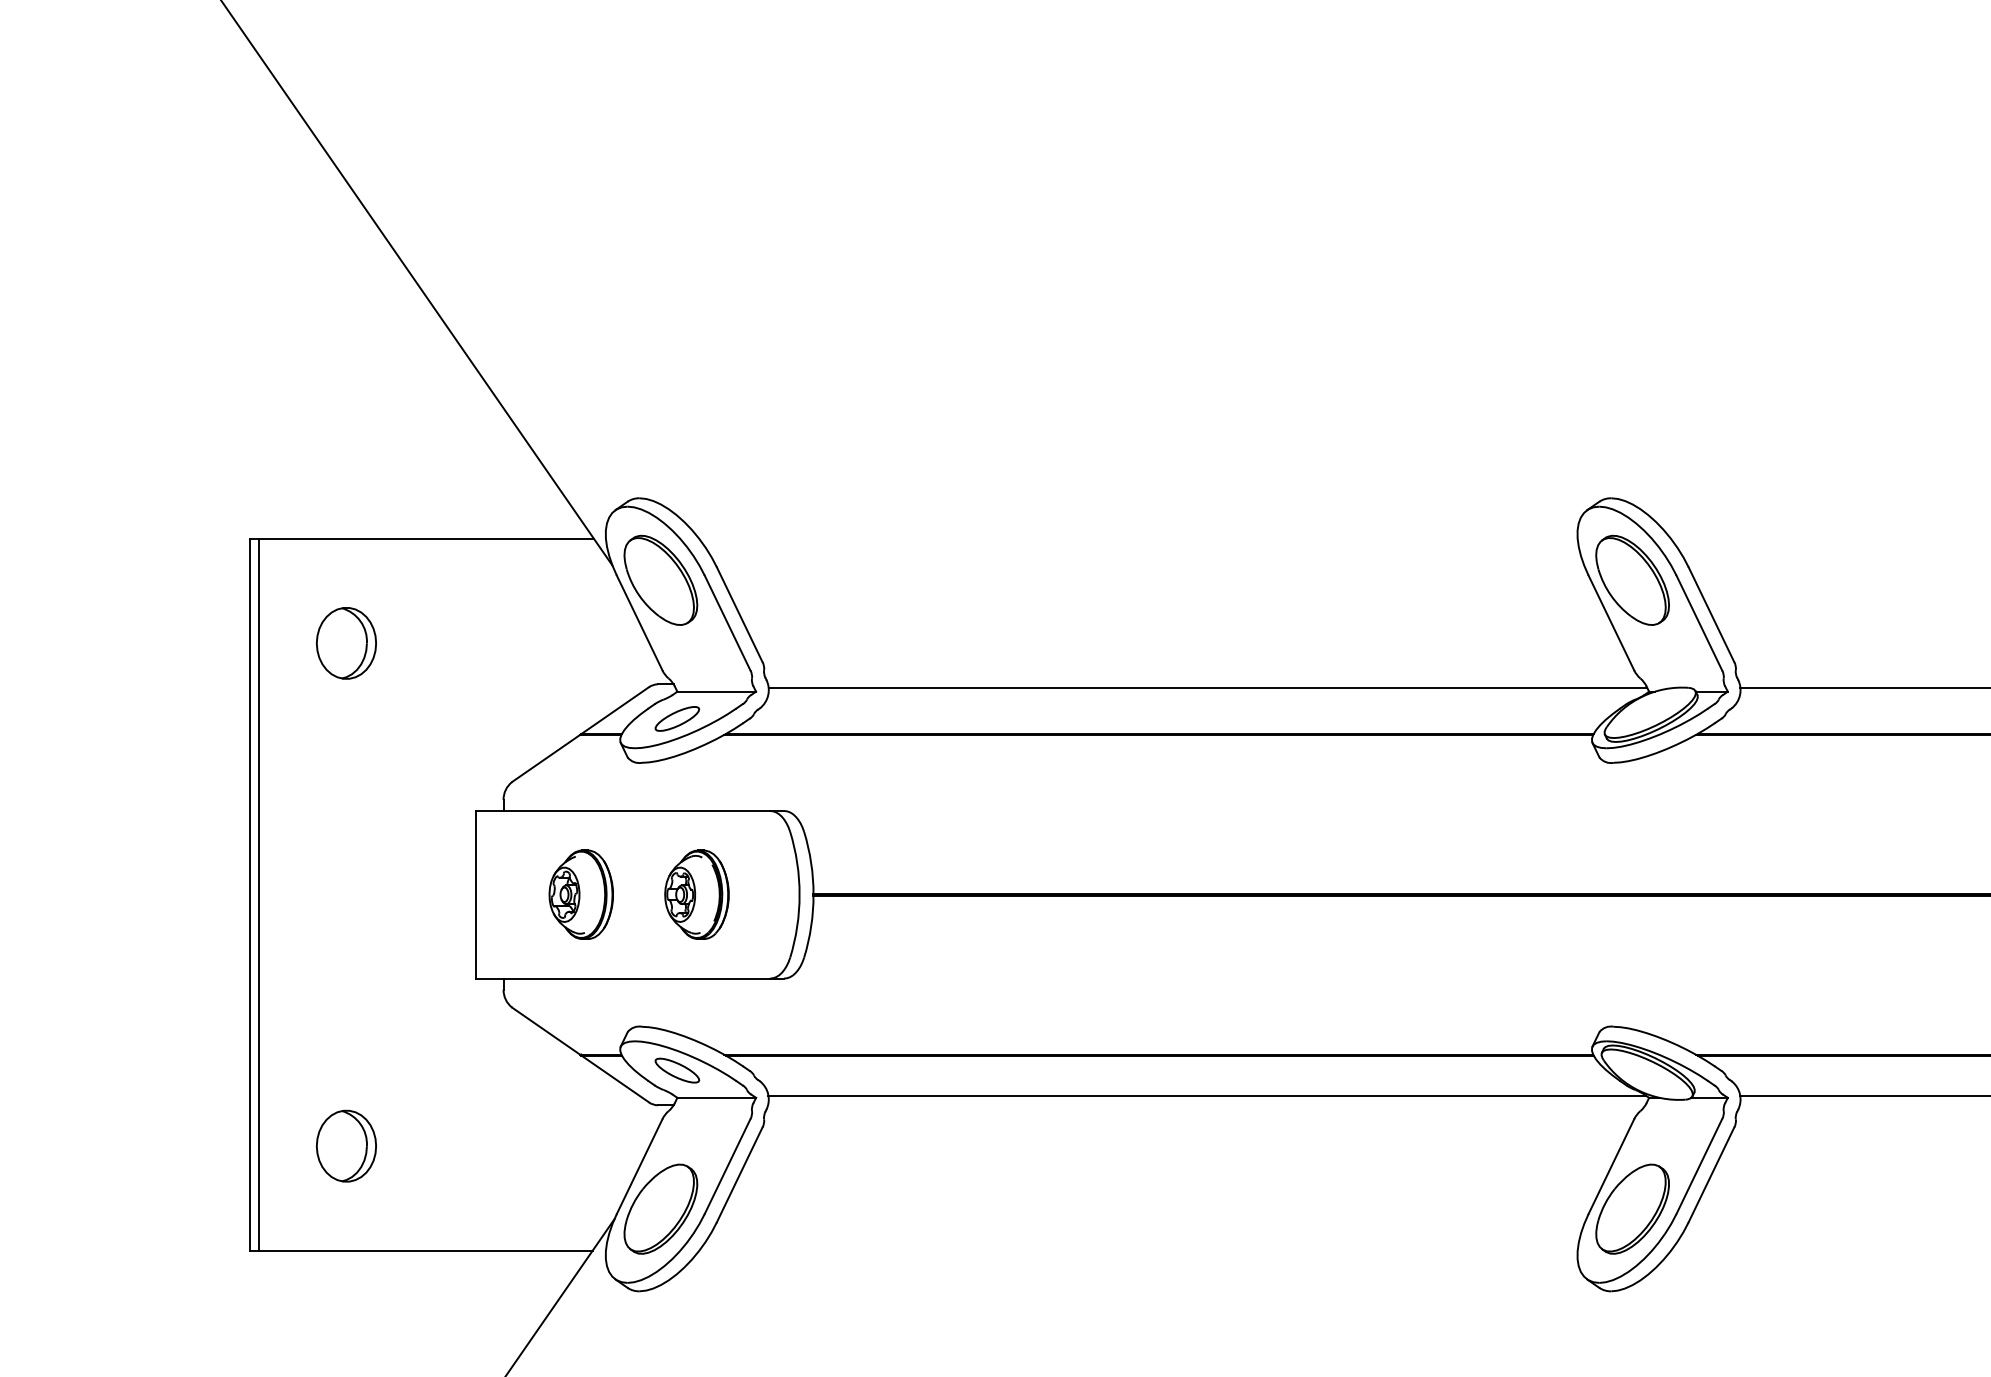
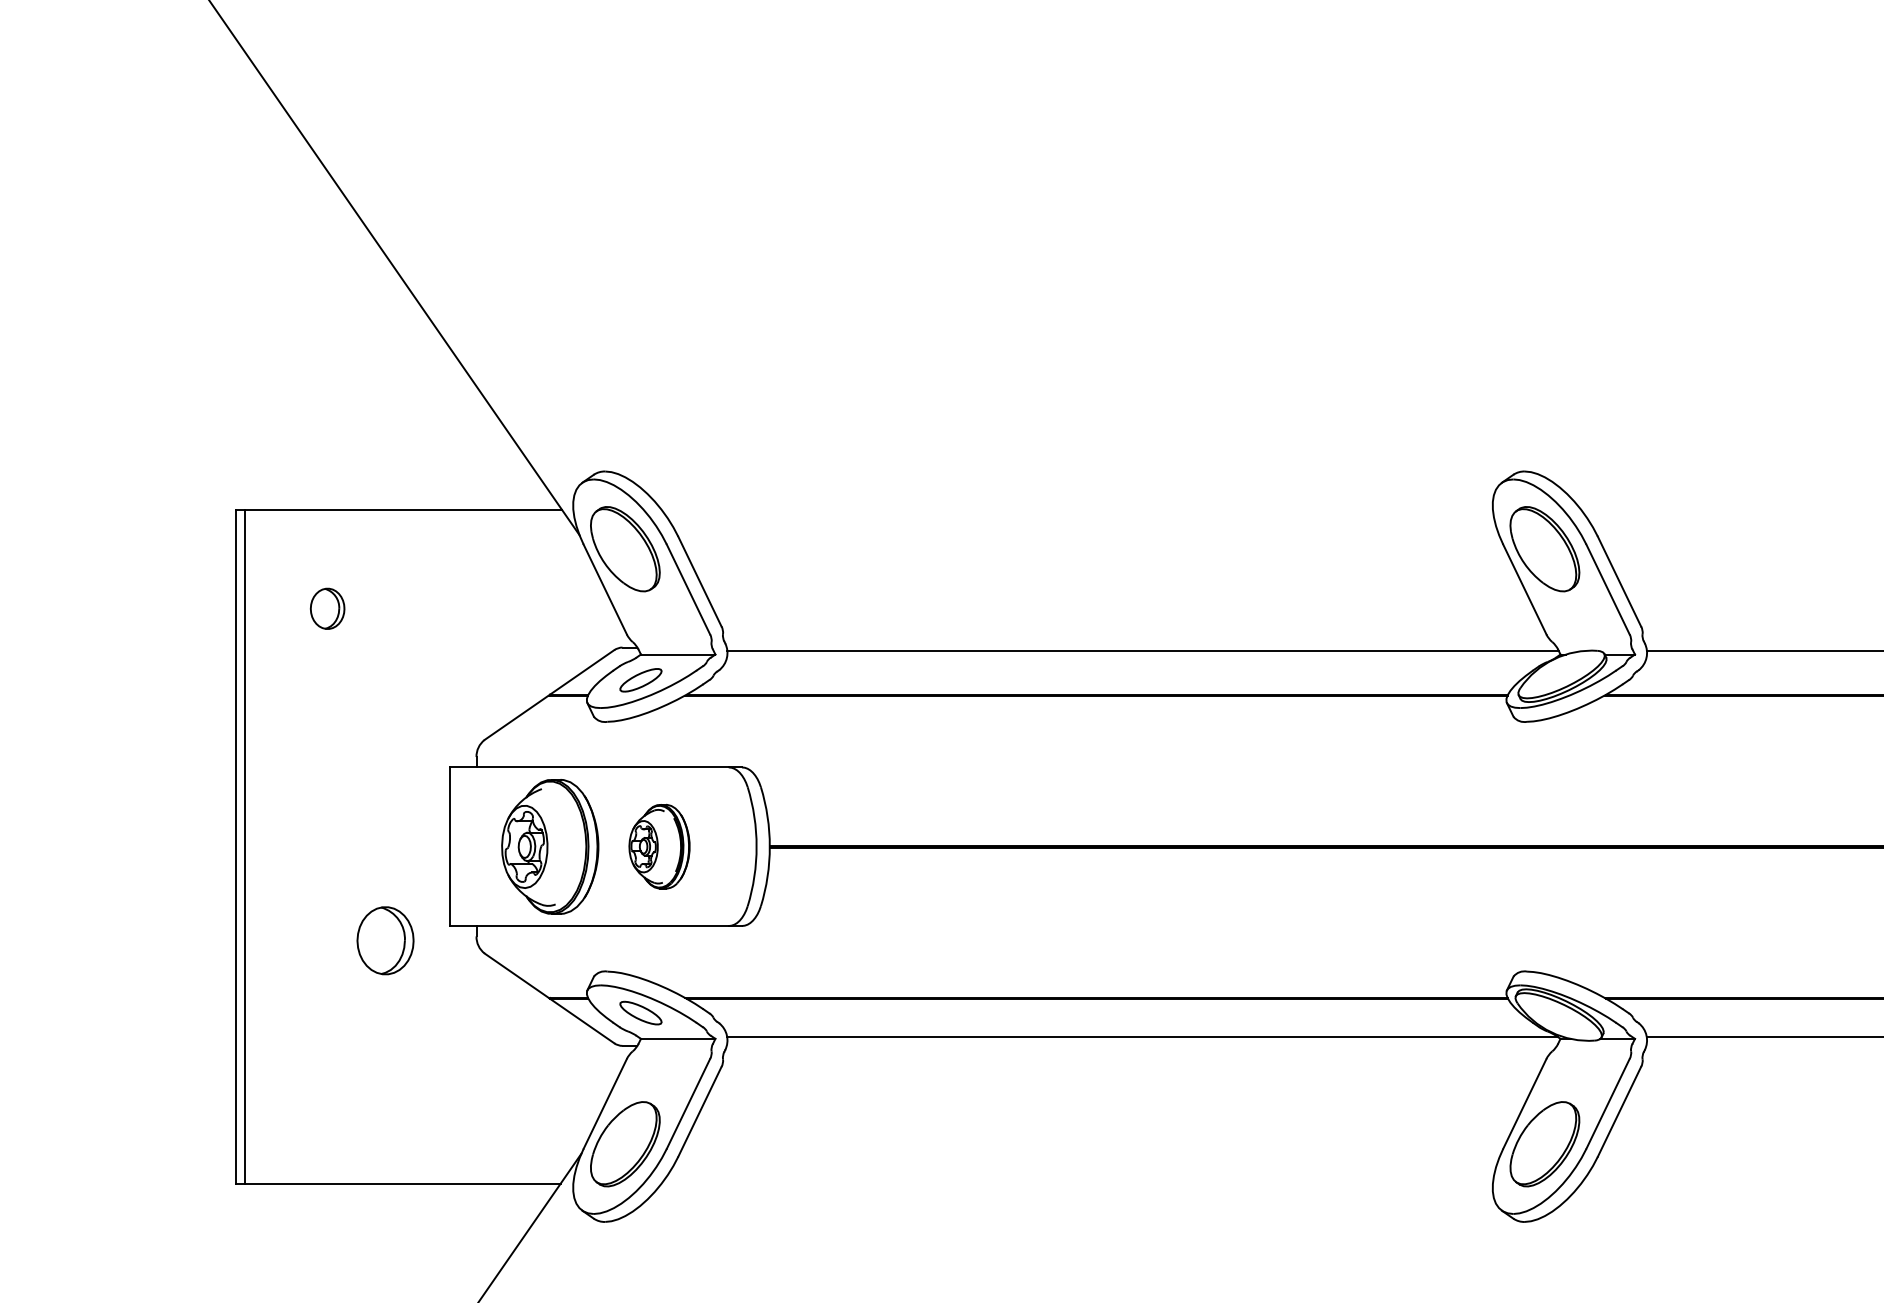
part: (345, 643) -> (326, 608), size x0.6
part: (580, 894) -> (549, 846), size x1.6
part: (345, 1145) -> (384, 940), moved

